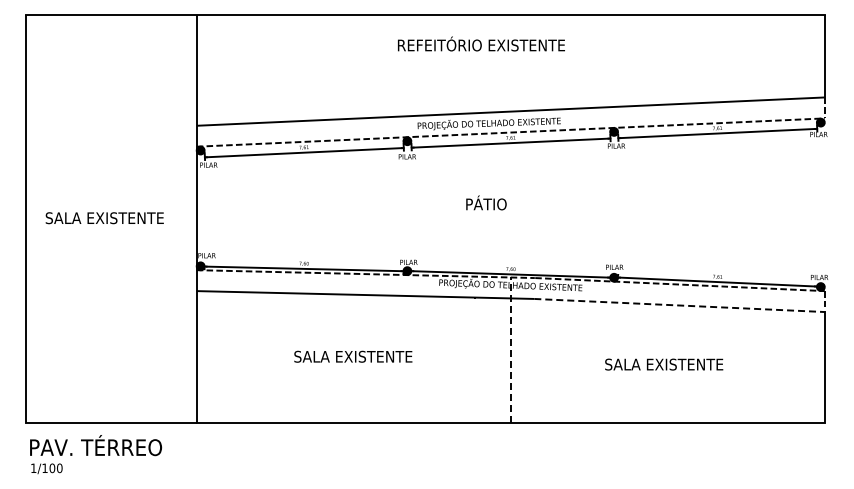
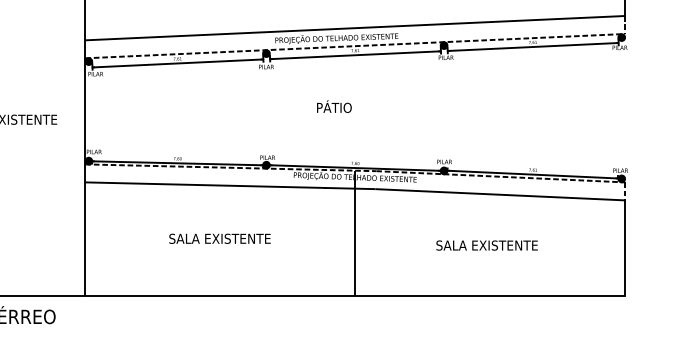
line: (680, 305) -> (501, 194), dashed -> solid
line: (510, 350) -> (355, 233), dashed -> solid

